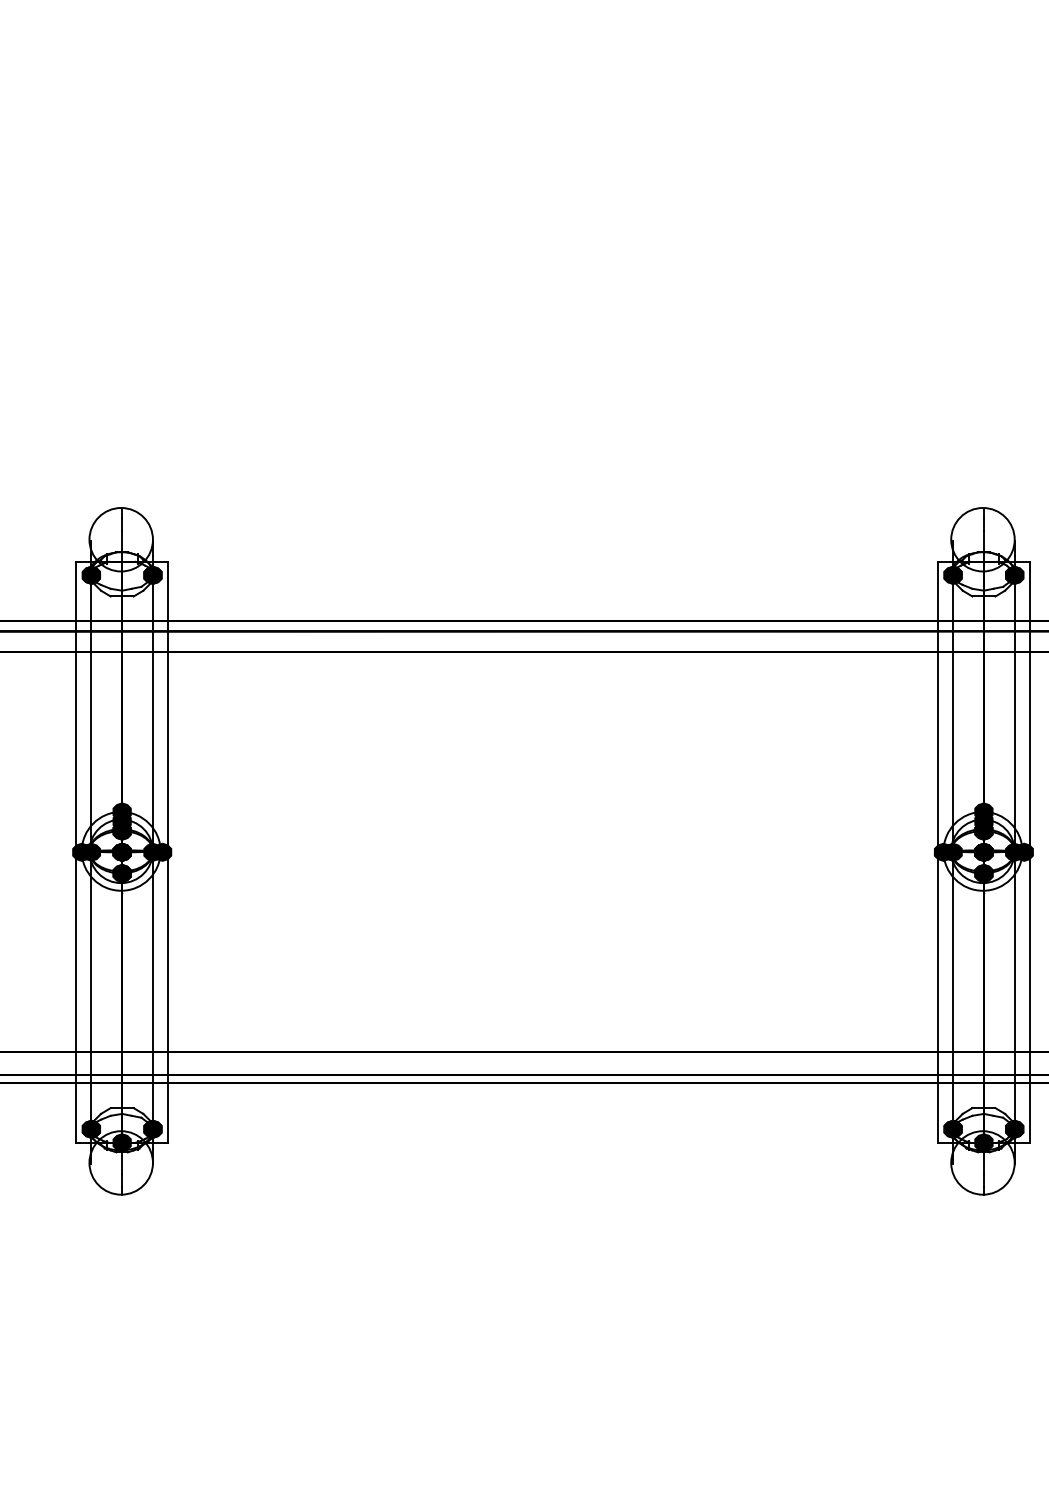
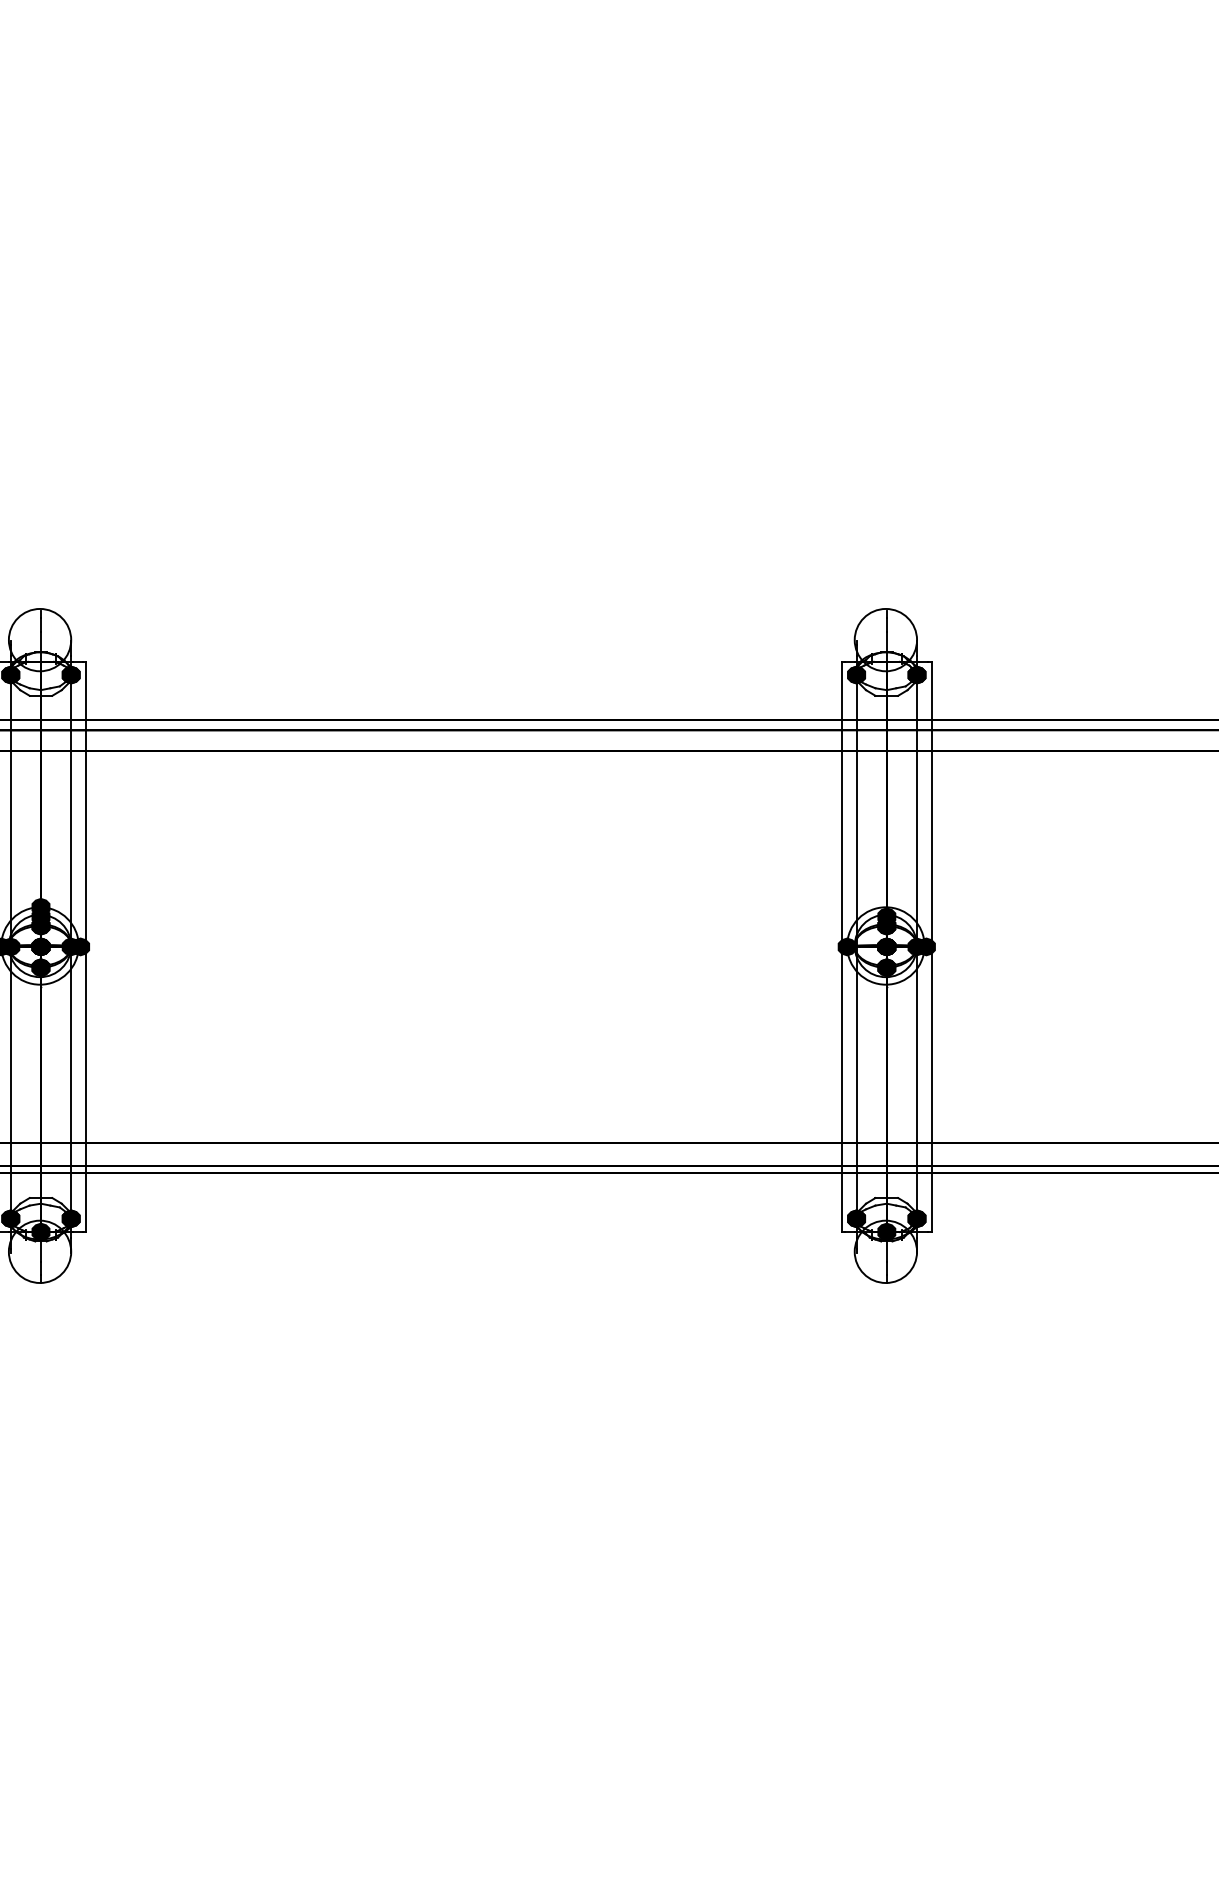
fill: (983, 811) -> (886, 906), removed
fill: (953, 851) -> (856, 946), removed

